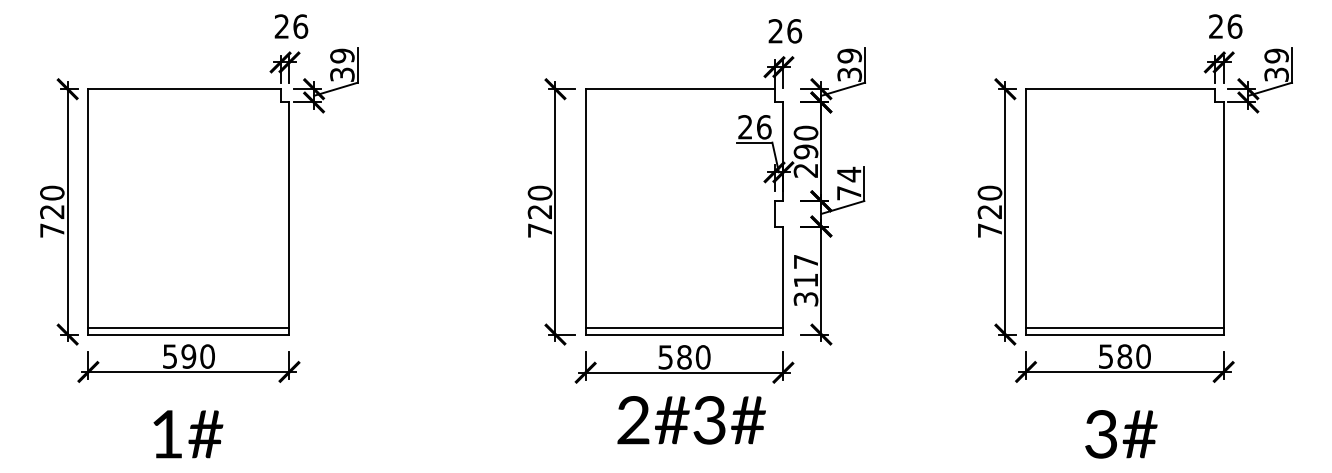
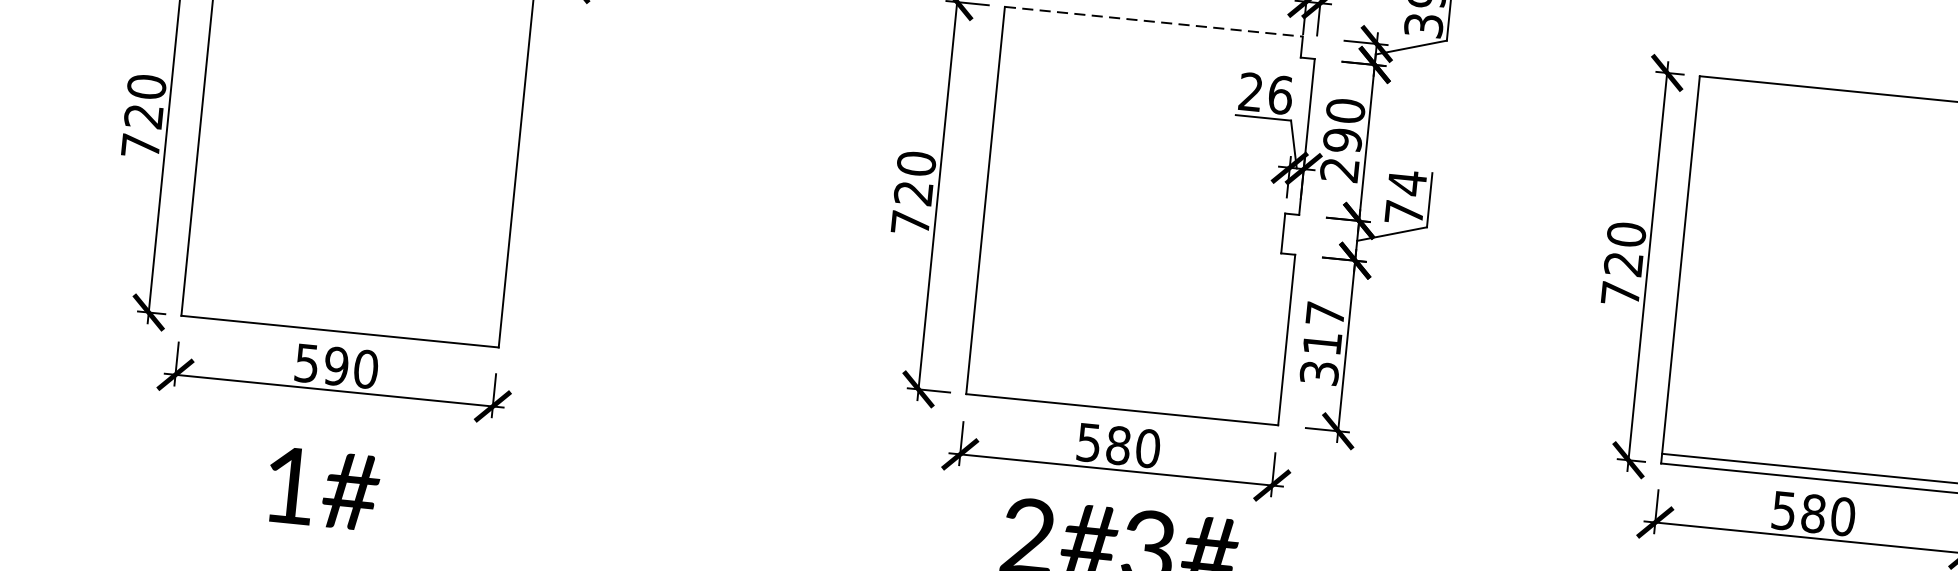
line: (680, 89) -> (1154, 22), solid -> dashed
line: (188, 328) -> (340, 321), removed
line: (684, 328) -> (1123, 400), removed

